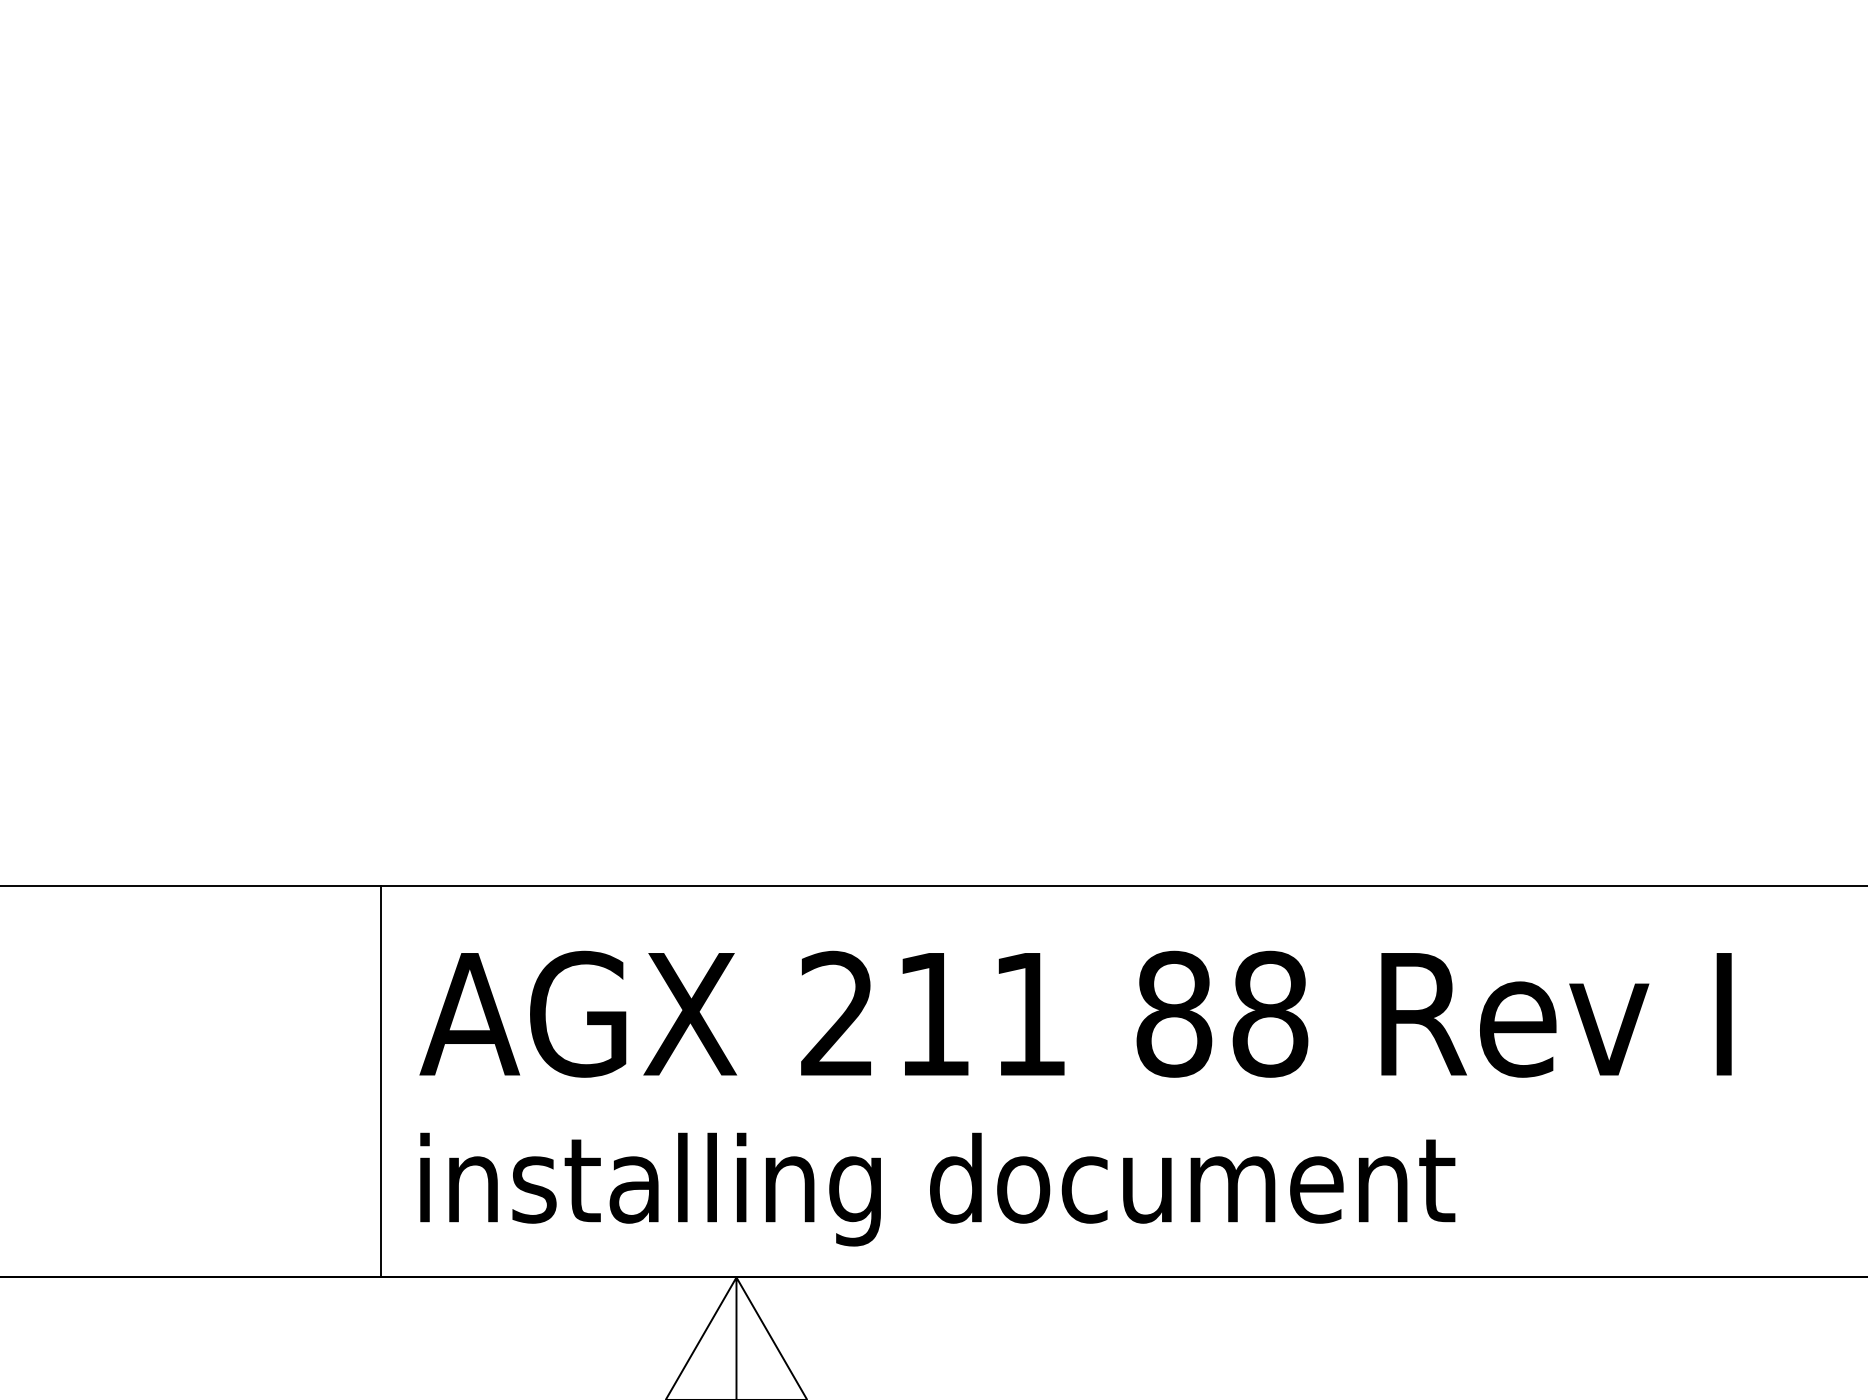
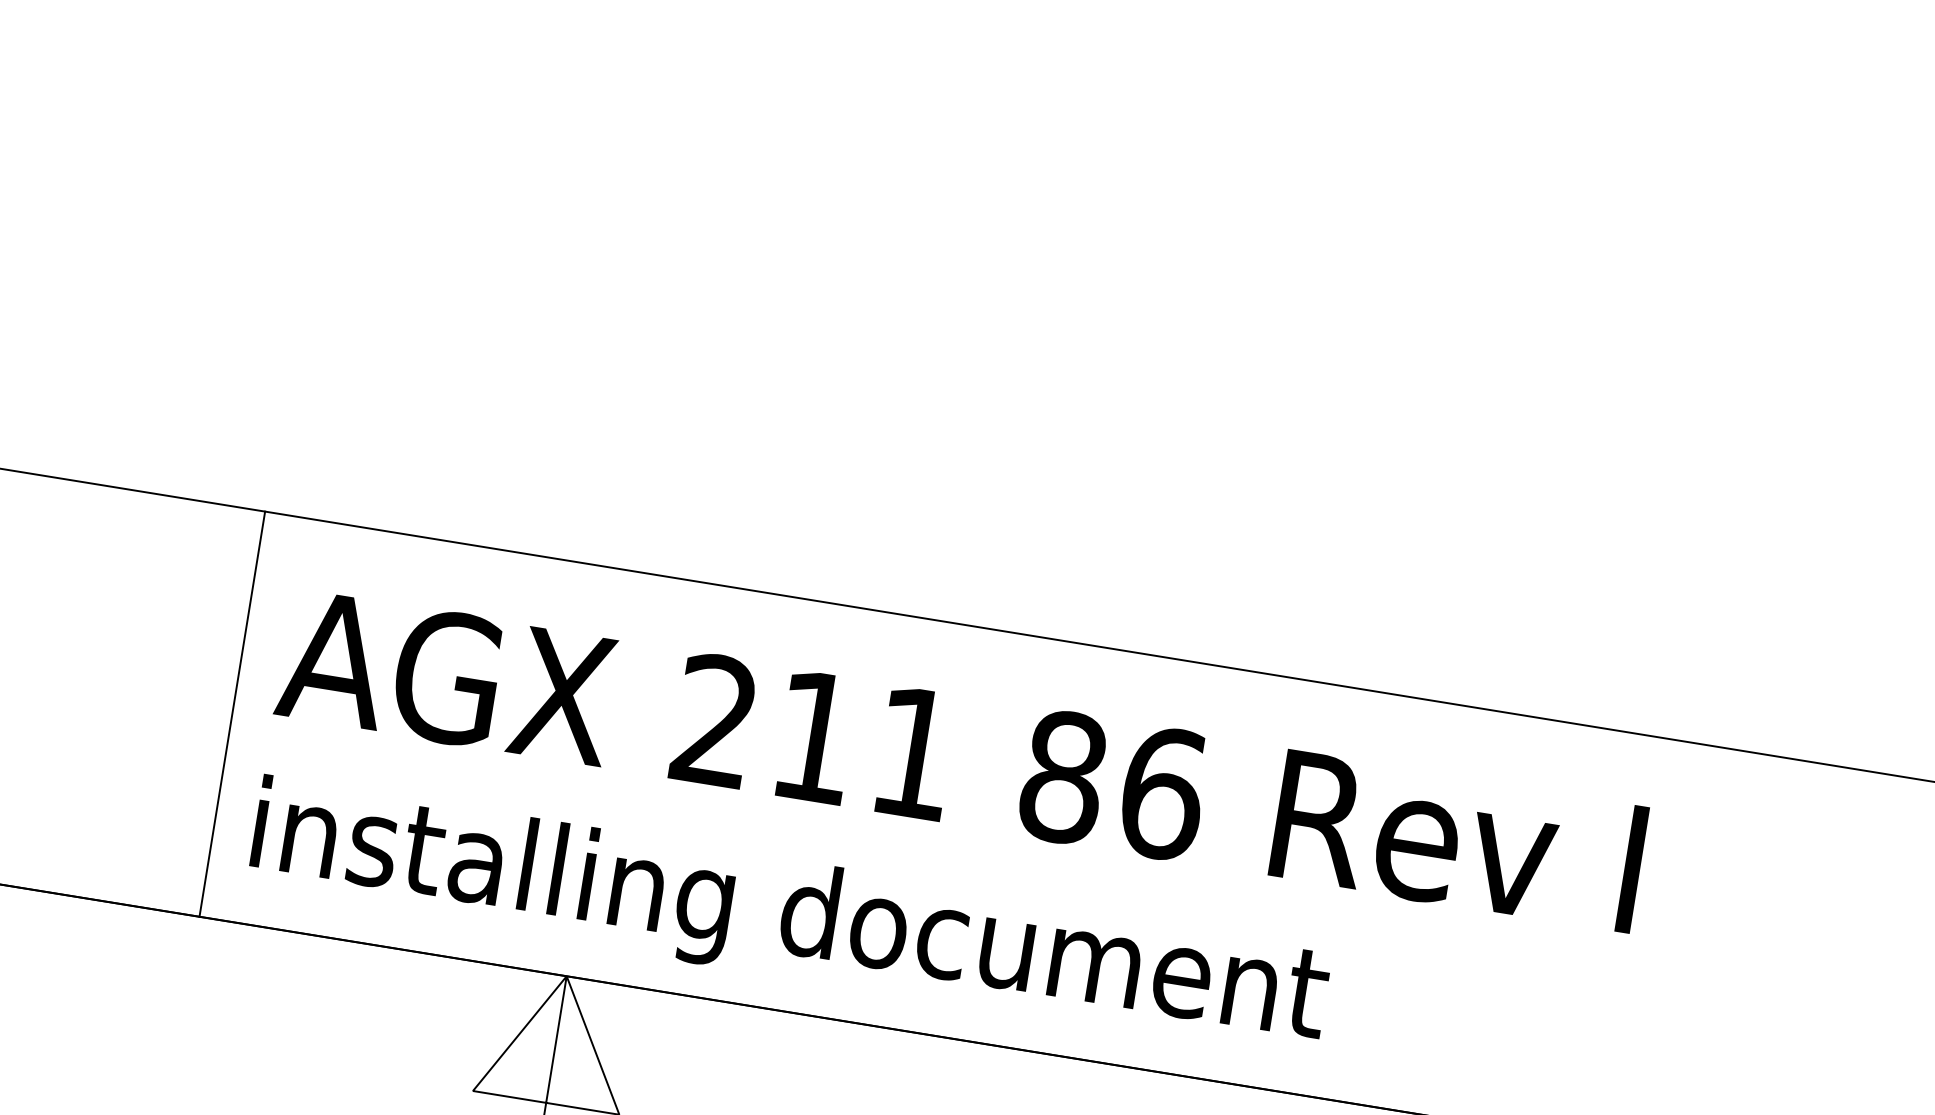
text: (1270, 1013) -> (1163, 792), 88 -> 86

